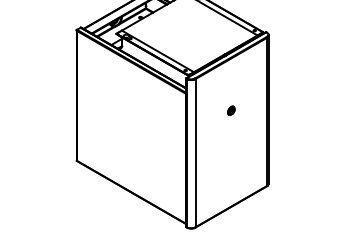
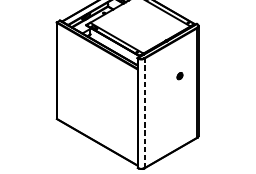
part: (231, 110) -> (180, 75), moved
line: (195, 152) -> (144, 112), solid -> dashed

